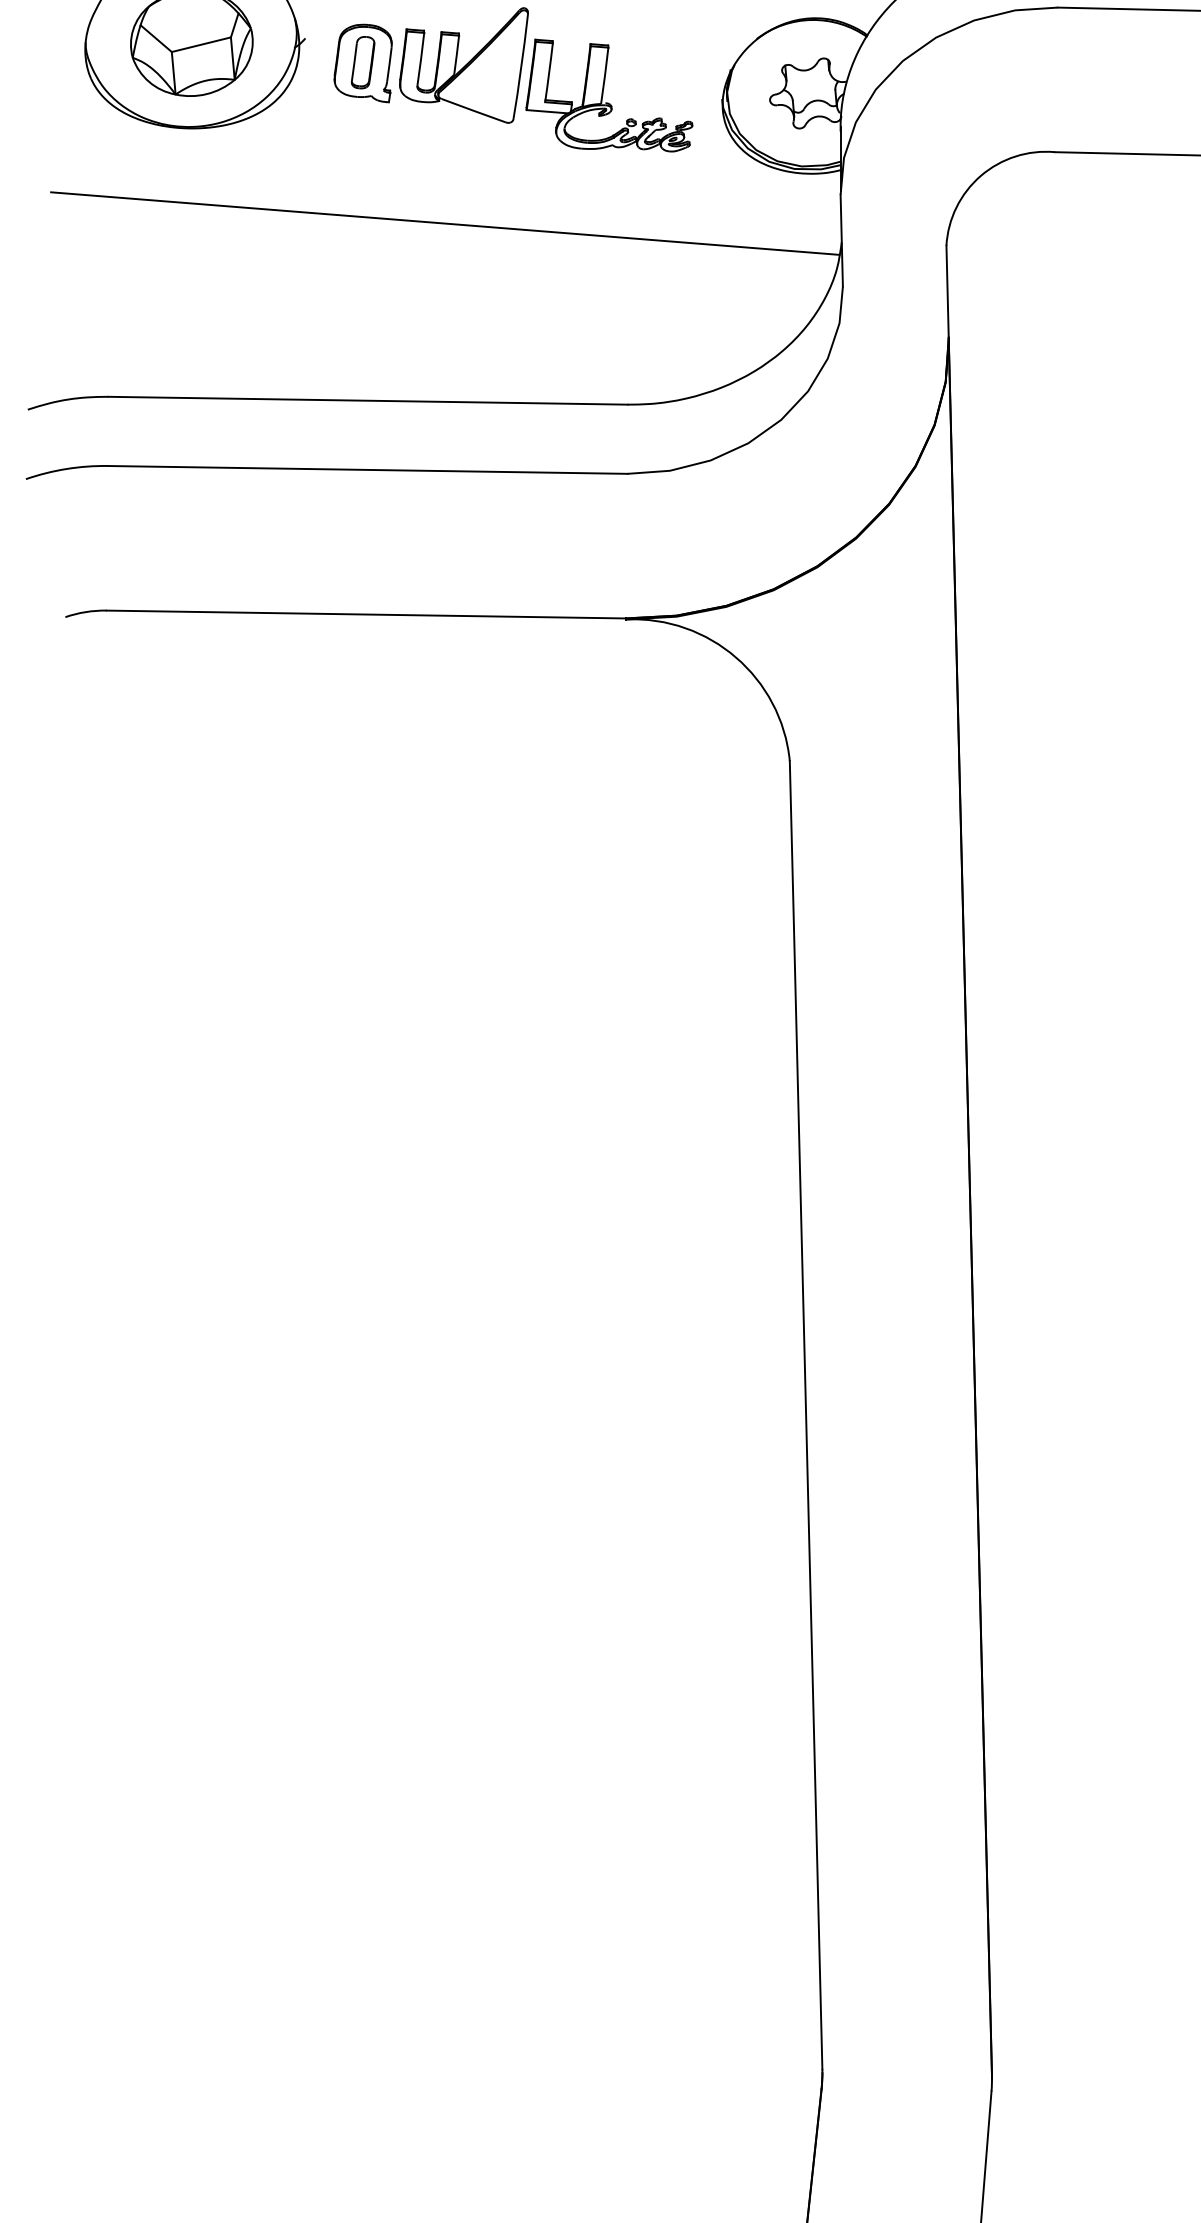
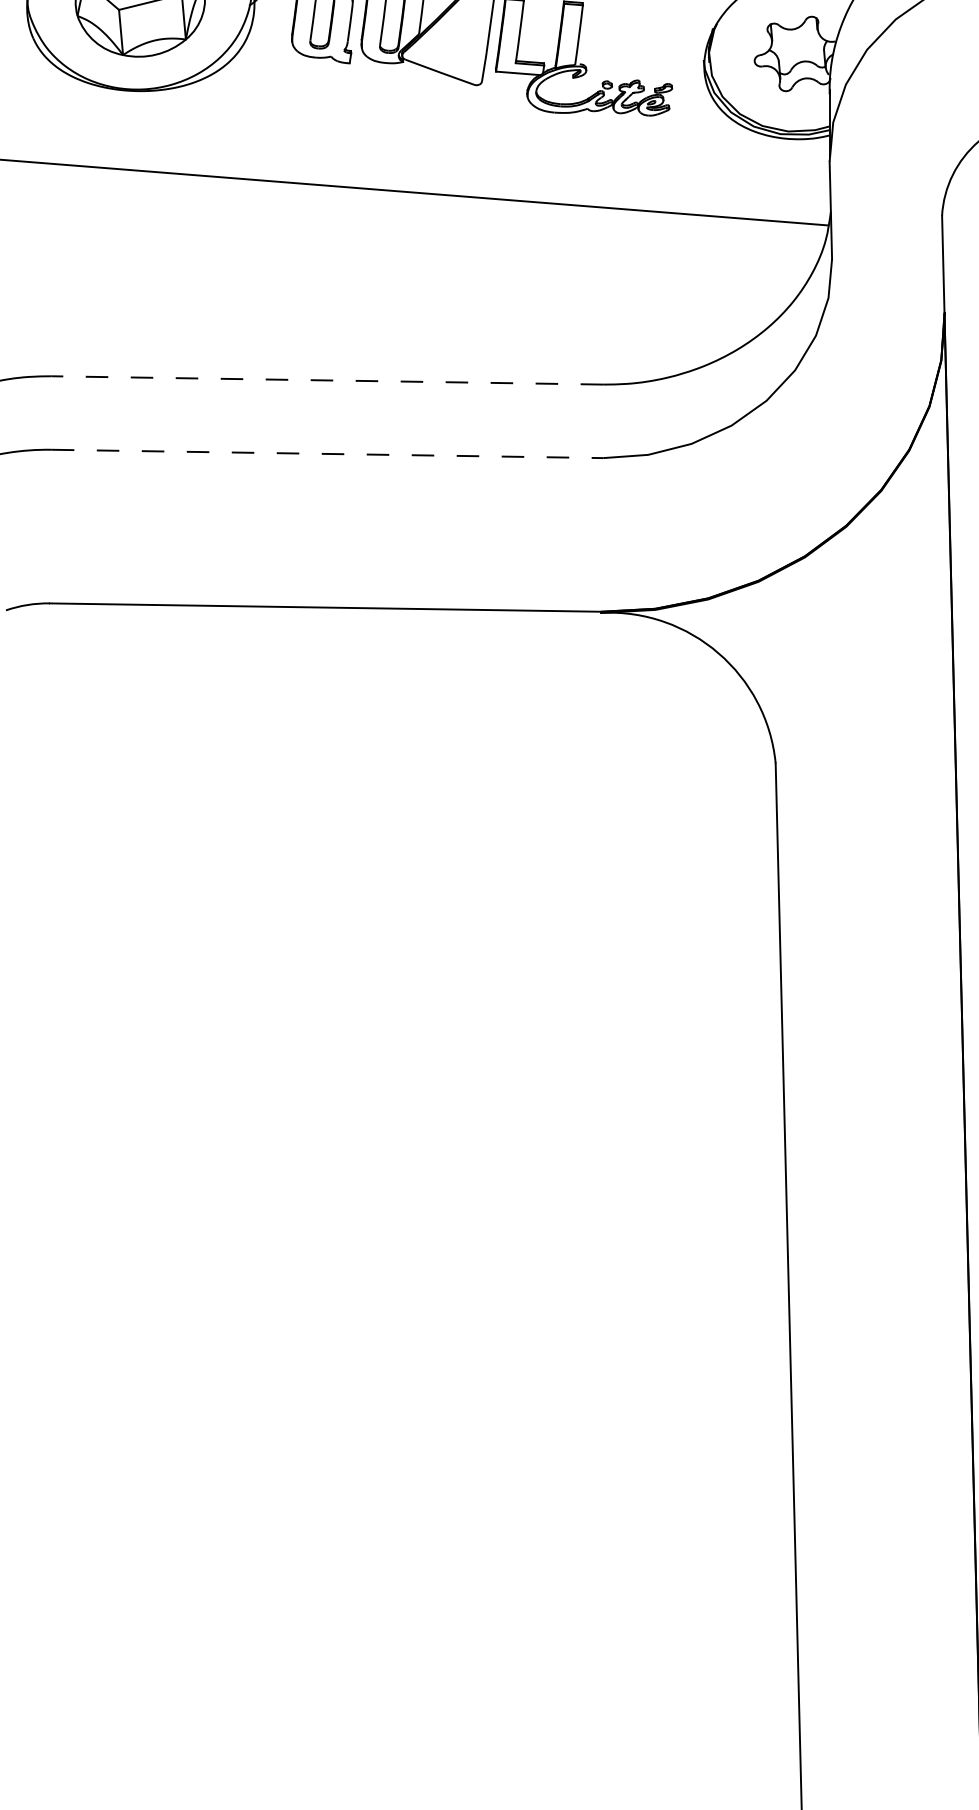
line: (367, 400) -> (326, 380), solid -> dashed
line: (368, 469) -> (328, 453), solid -> dashed

